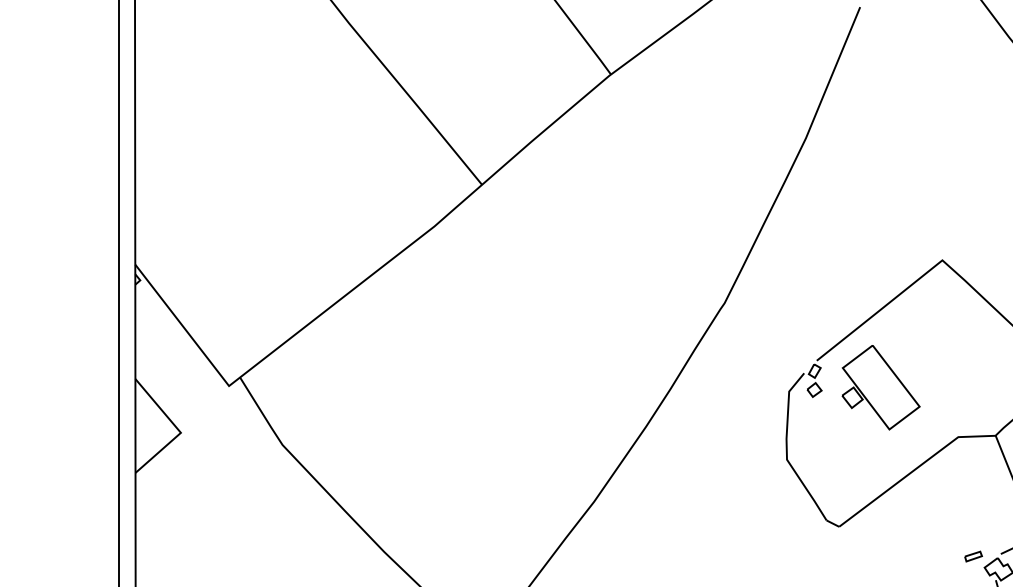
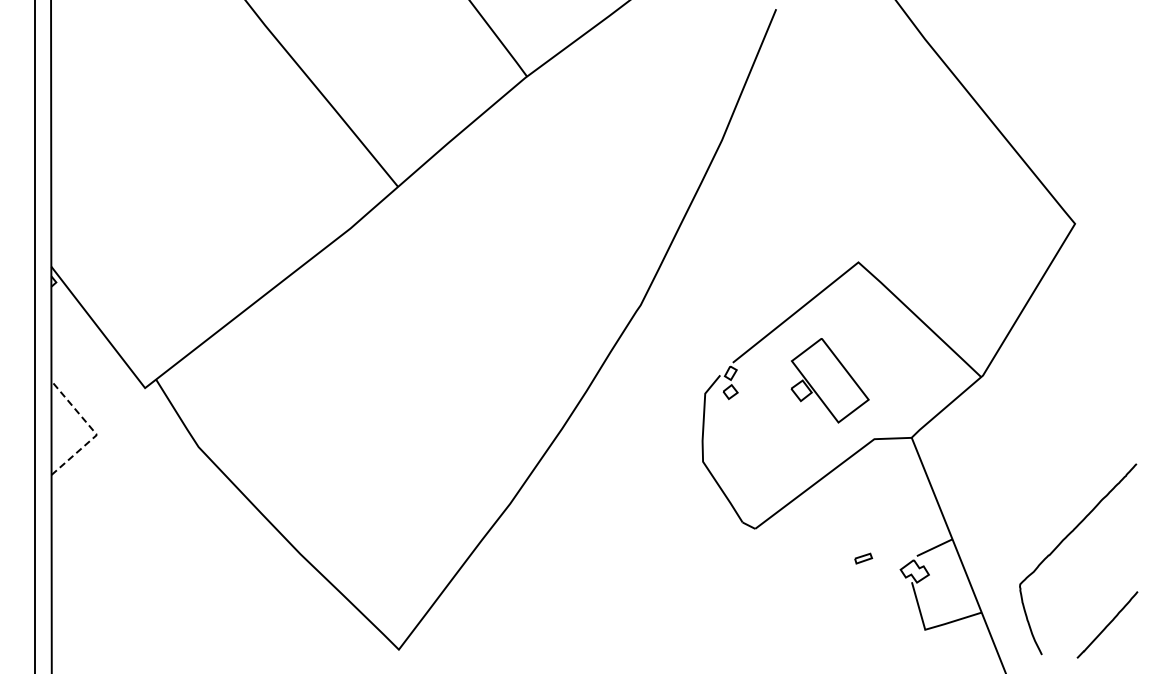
part: (880, 387) -> (829, 380), moved
line: (177, 429) -> (93, 431), solid -> dashed
part: (973, 556) -> (863, 558), moved

